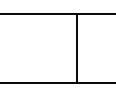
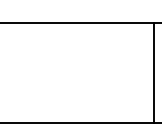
line: (76, 48) -> (153, 72), moved

